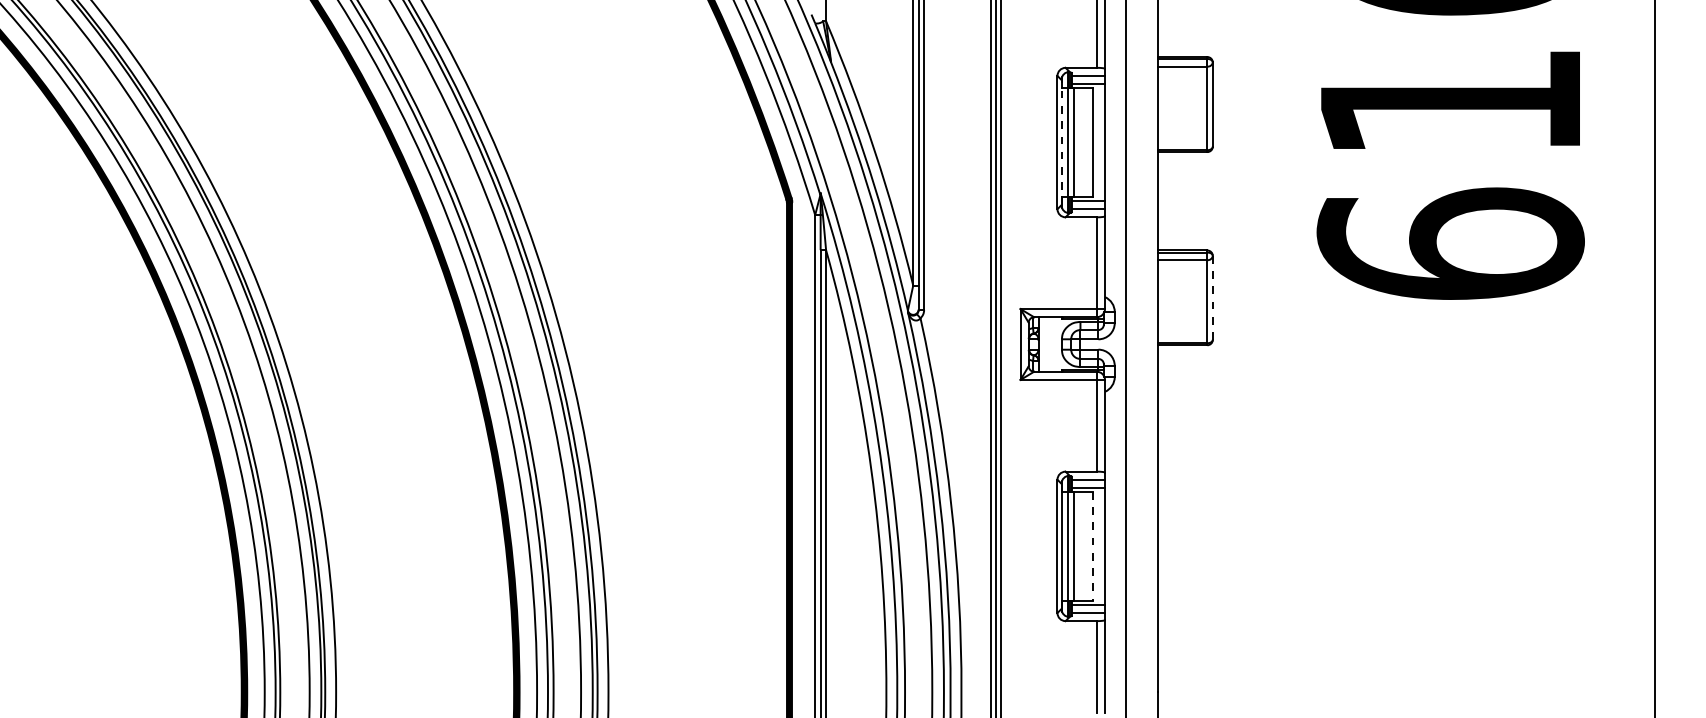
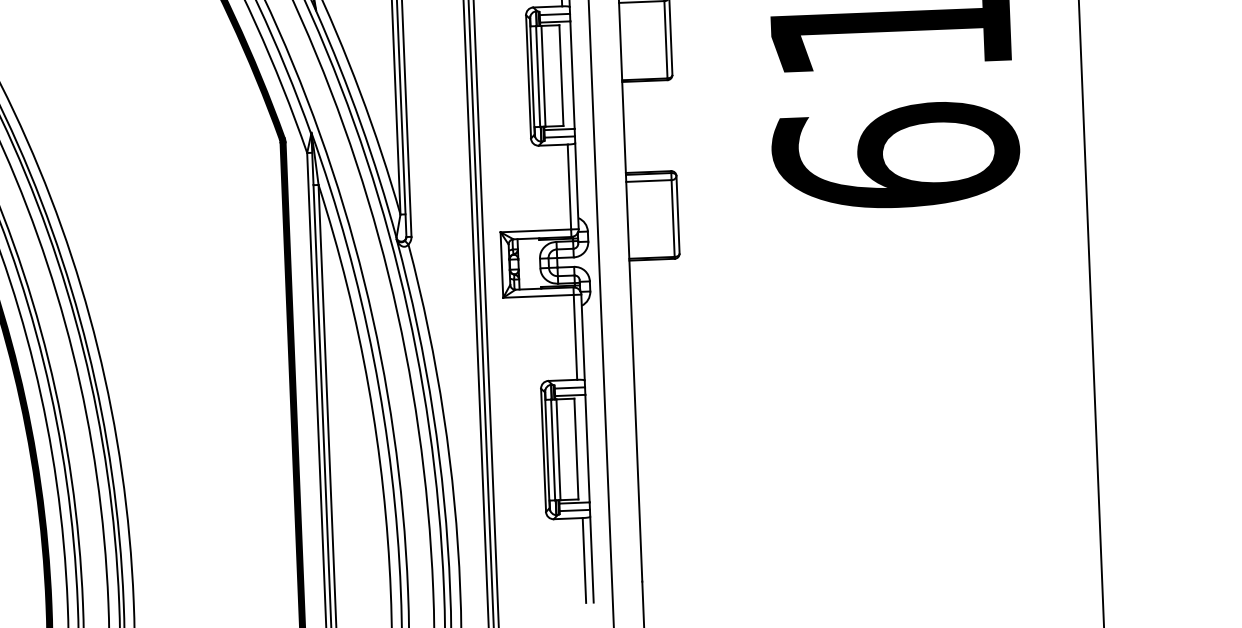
line: (1061, 142) -> (532, 76), dashed -> solid
line: (1212, 297) -> (677, 214), dashed -> solid
line: (1092, 546) -> (575, 449), dashed -> solid

